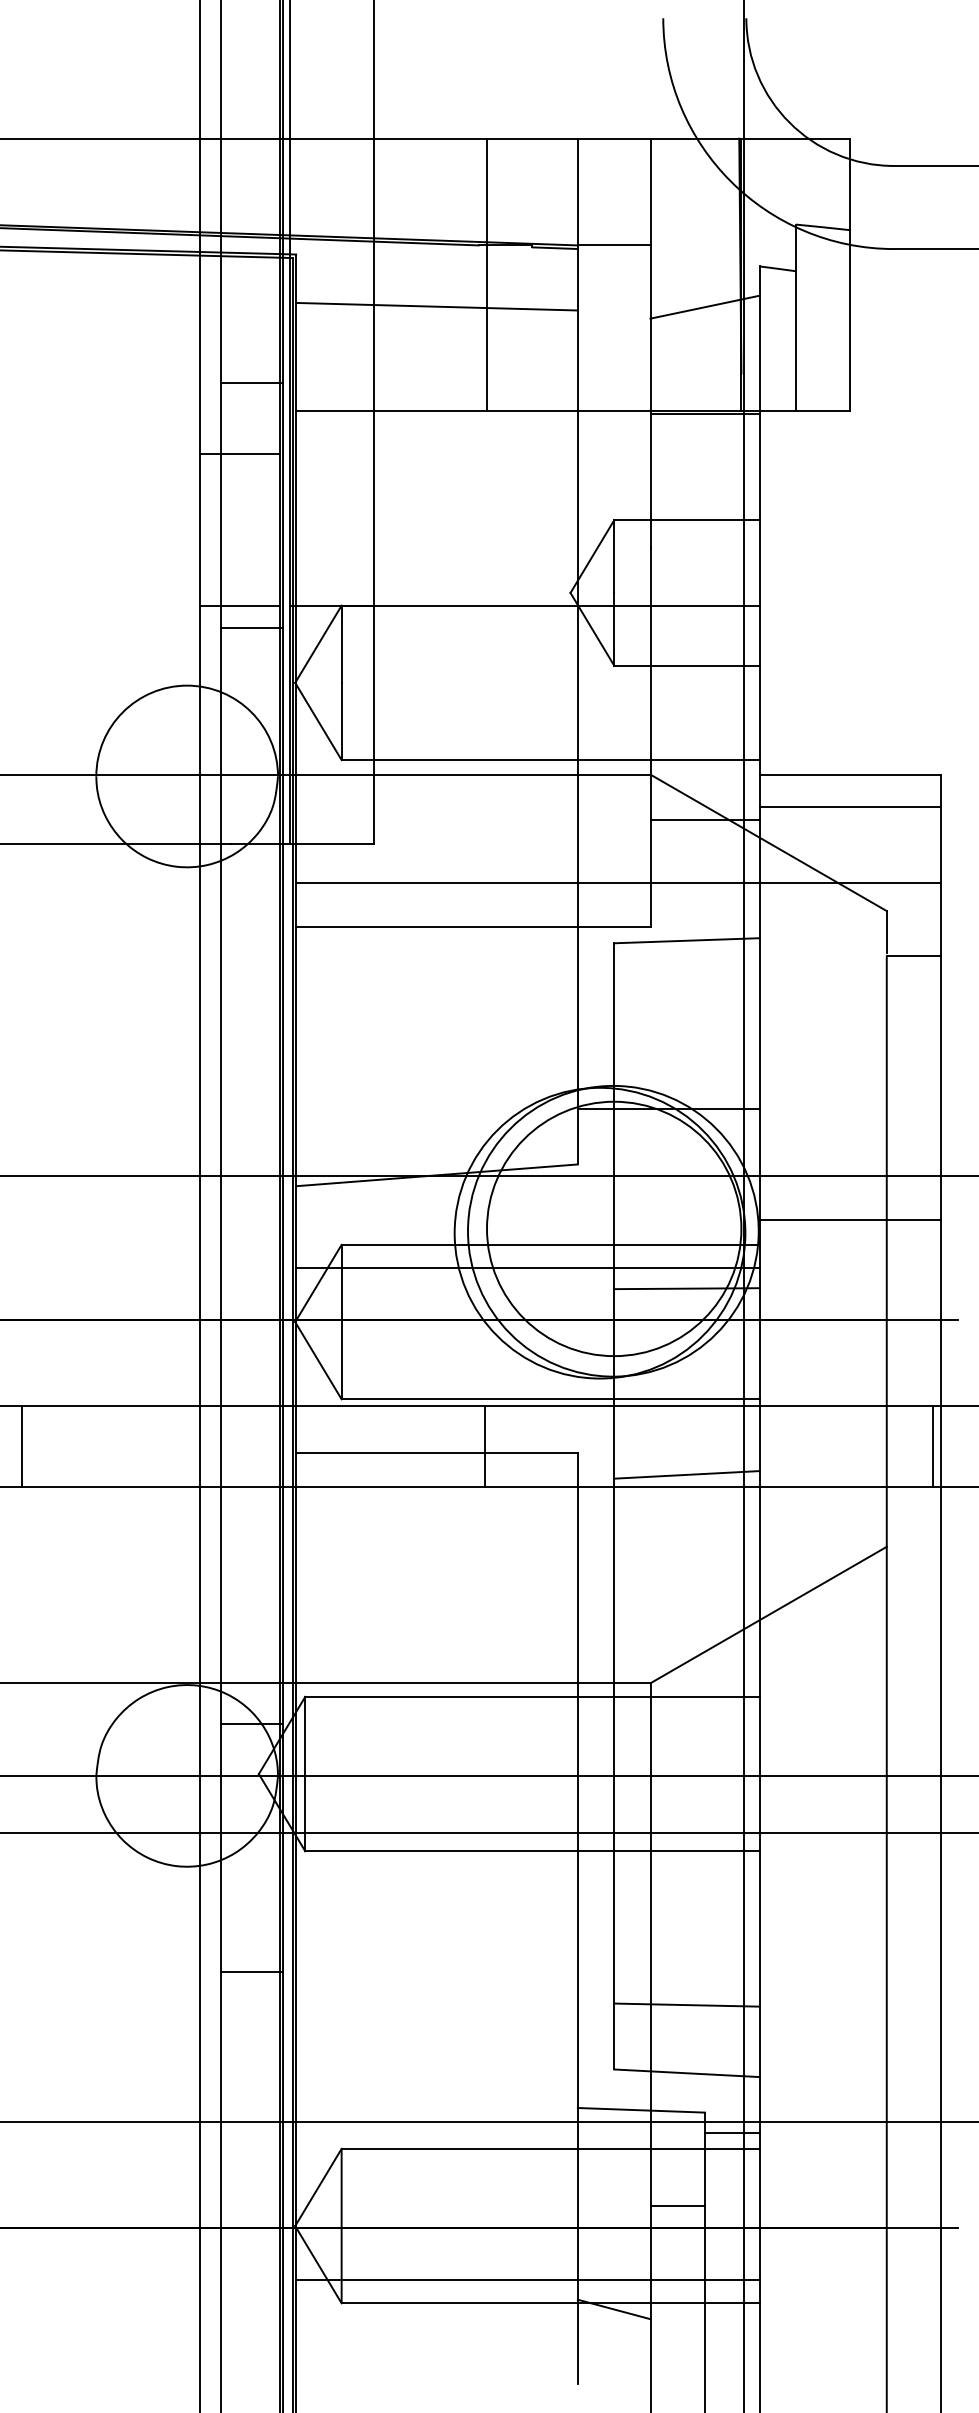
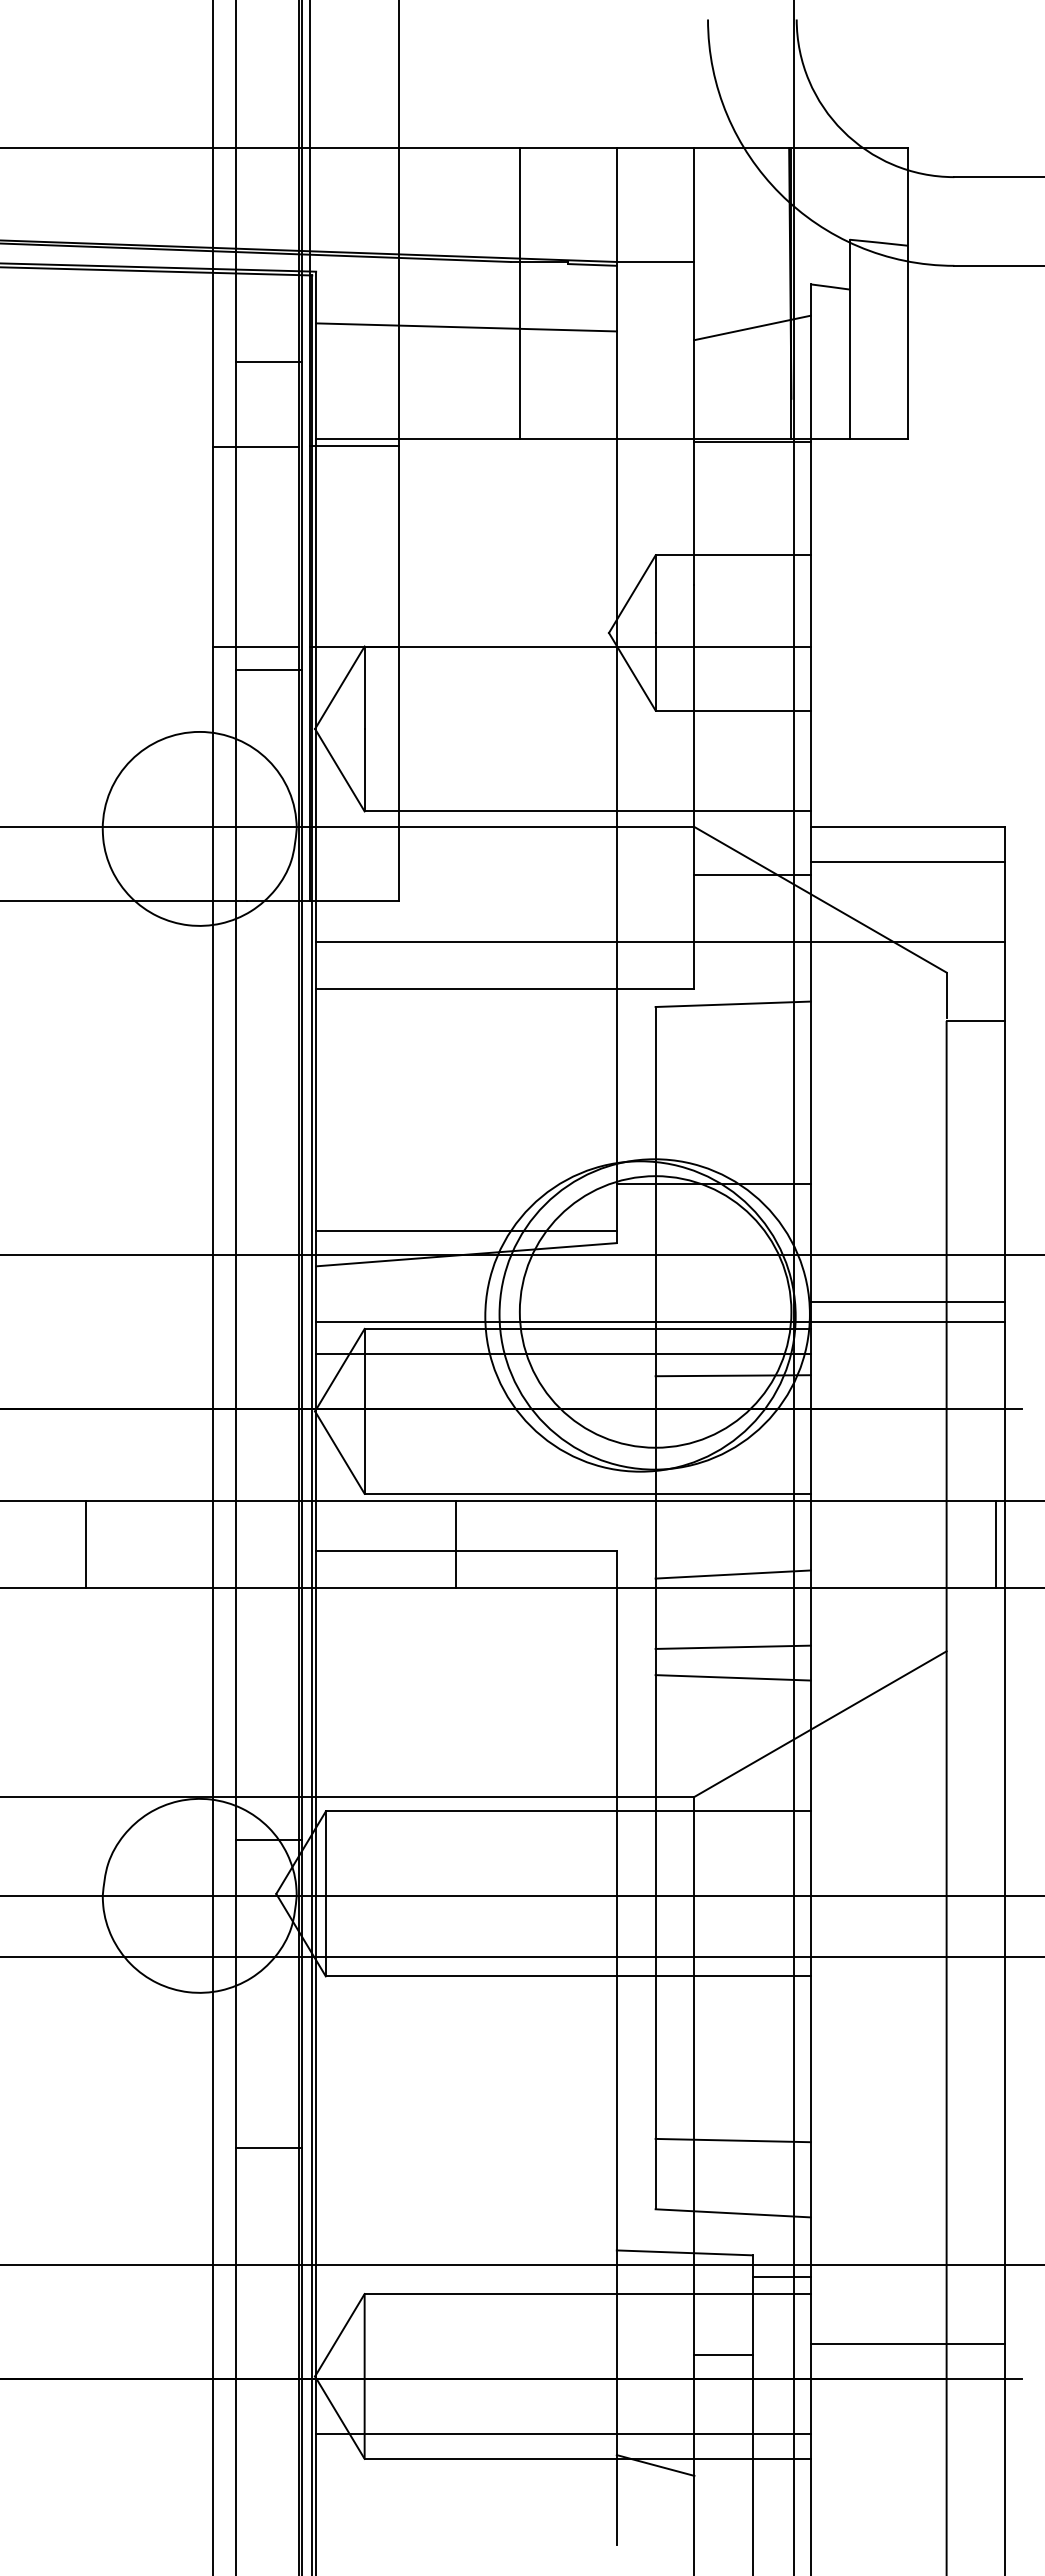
line: (251, 382) -> (268, 361), moved
line: (332, 418) -> (354, 446), added
line: (240, 453) -> (256, 446), moved
line: (437, 1152) -> (466, 1230), added
line: (618, 1237) -> (660, 1321), added
line: (22, 1446) -> (86, 1544), moved
line: (484, 1446) -> (455, 1544), moved
line: (686, 1542) -> (732, 1646), added
line: (686, 1571) -> (732, 1677), added
line: (251, 1972) -> (268, 2148), moved
line: (850, 2196) -> (907, 2344), added

